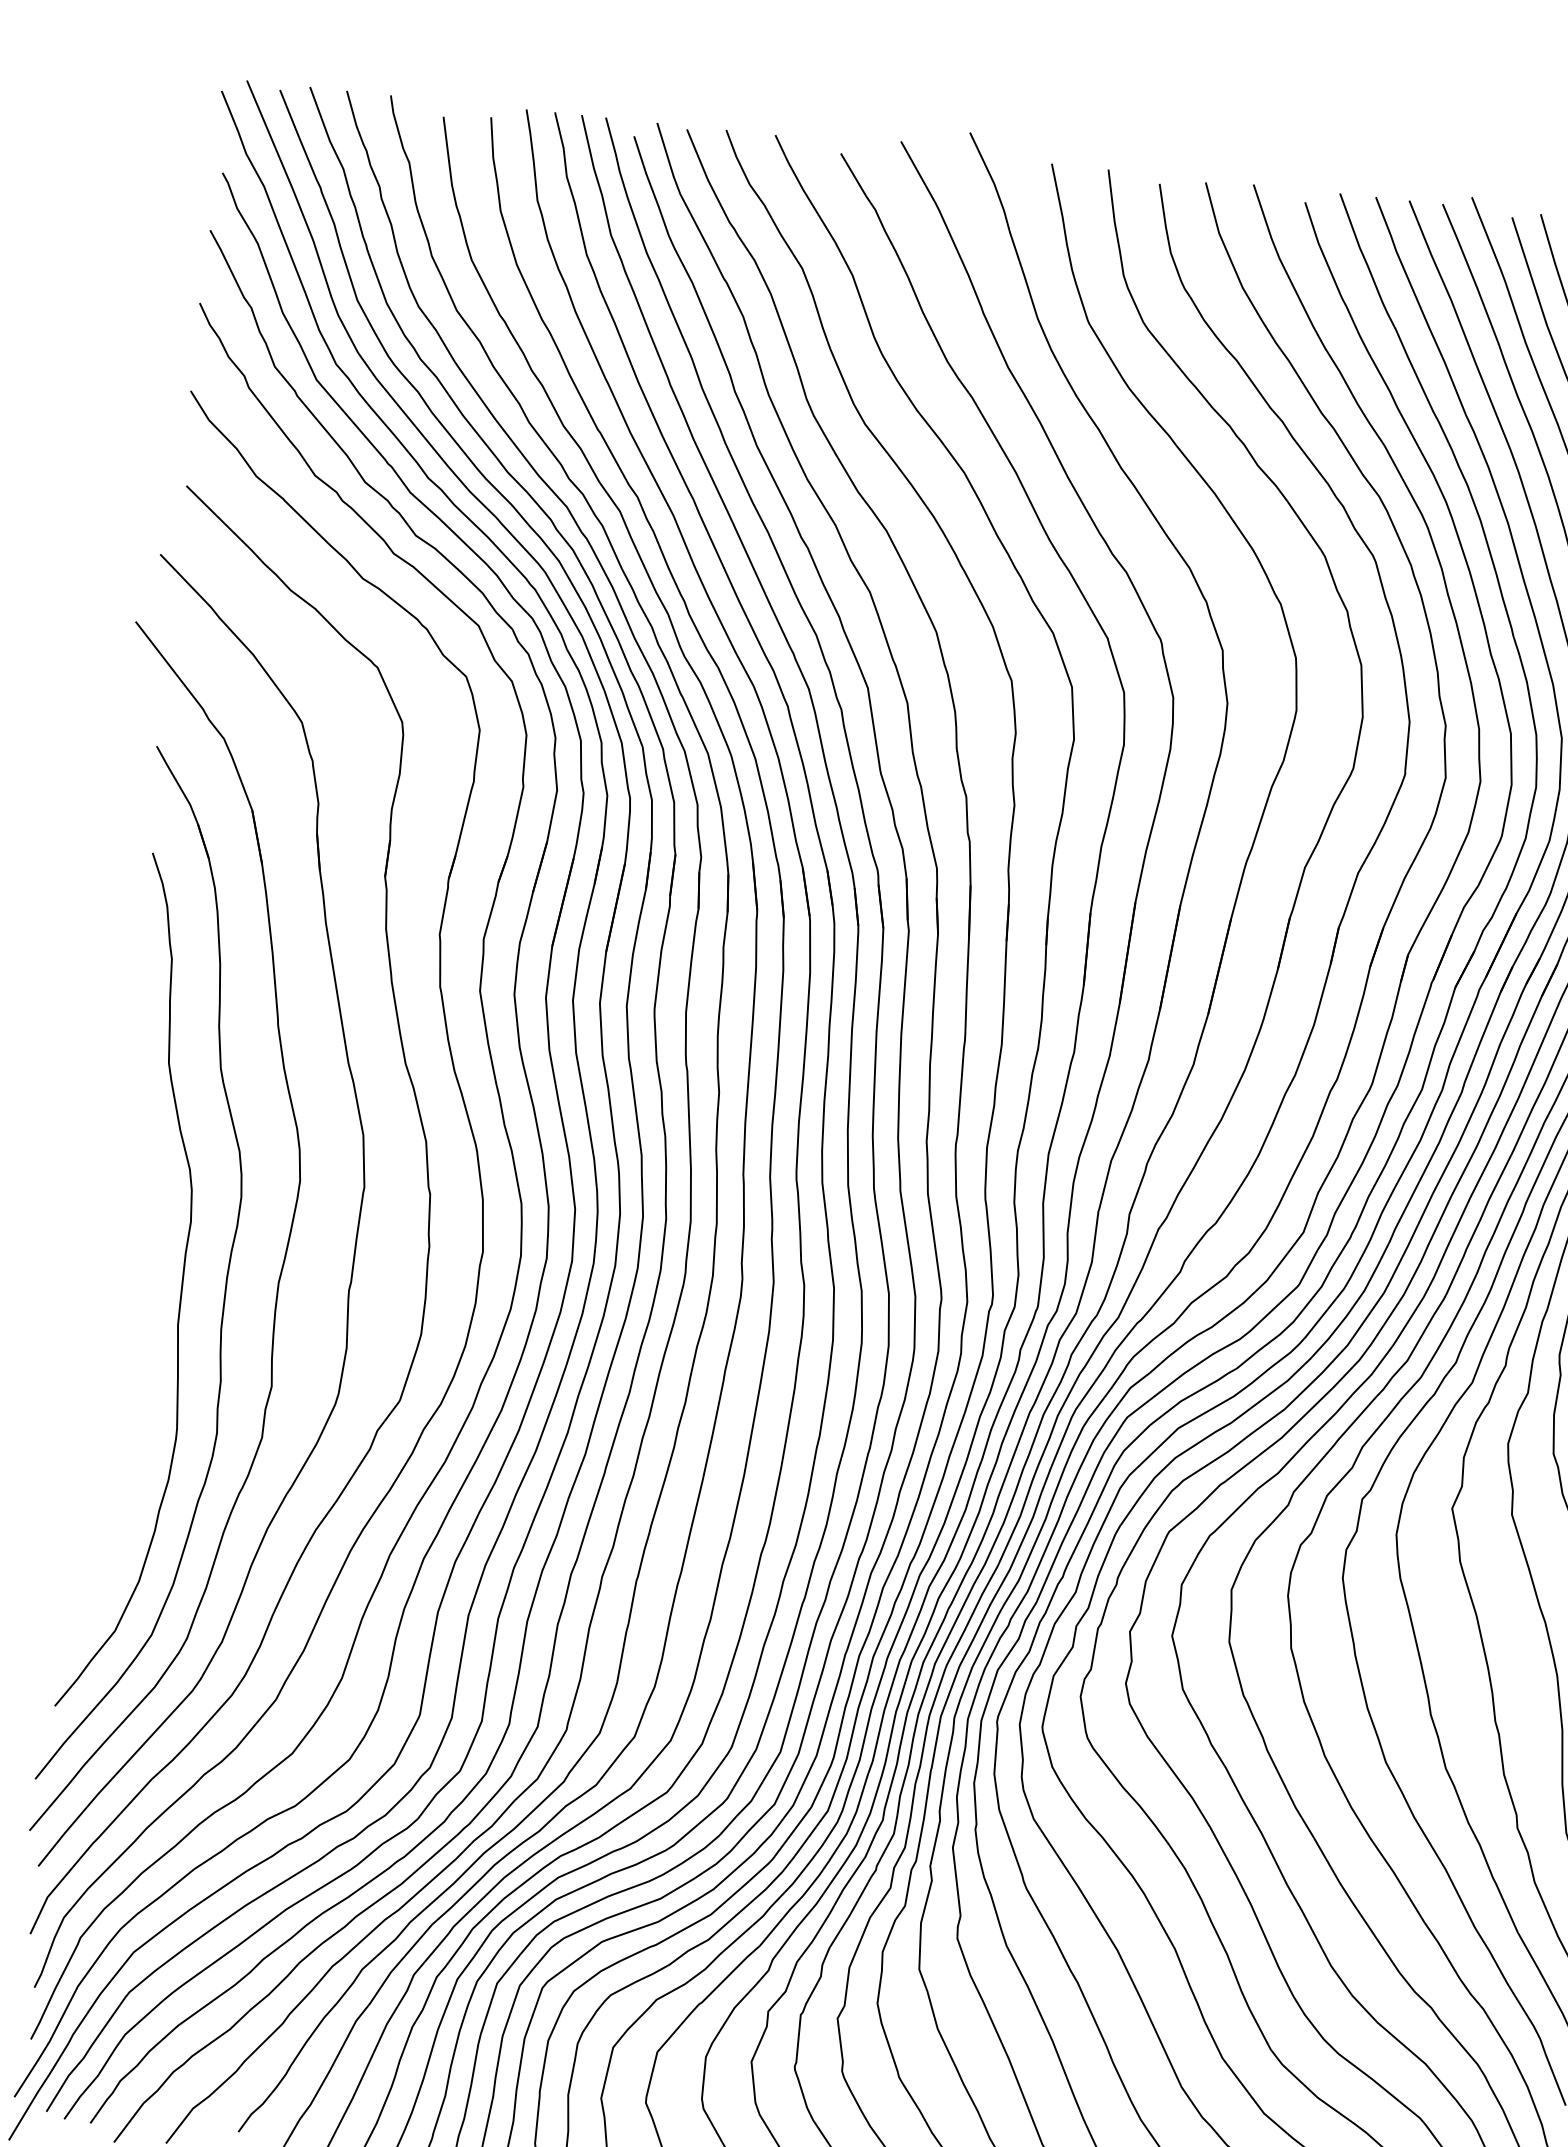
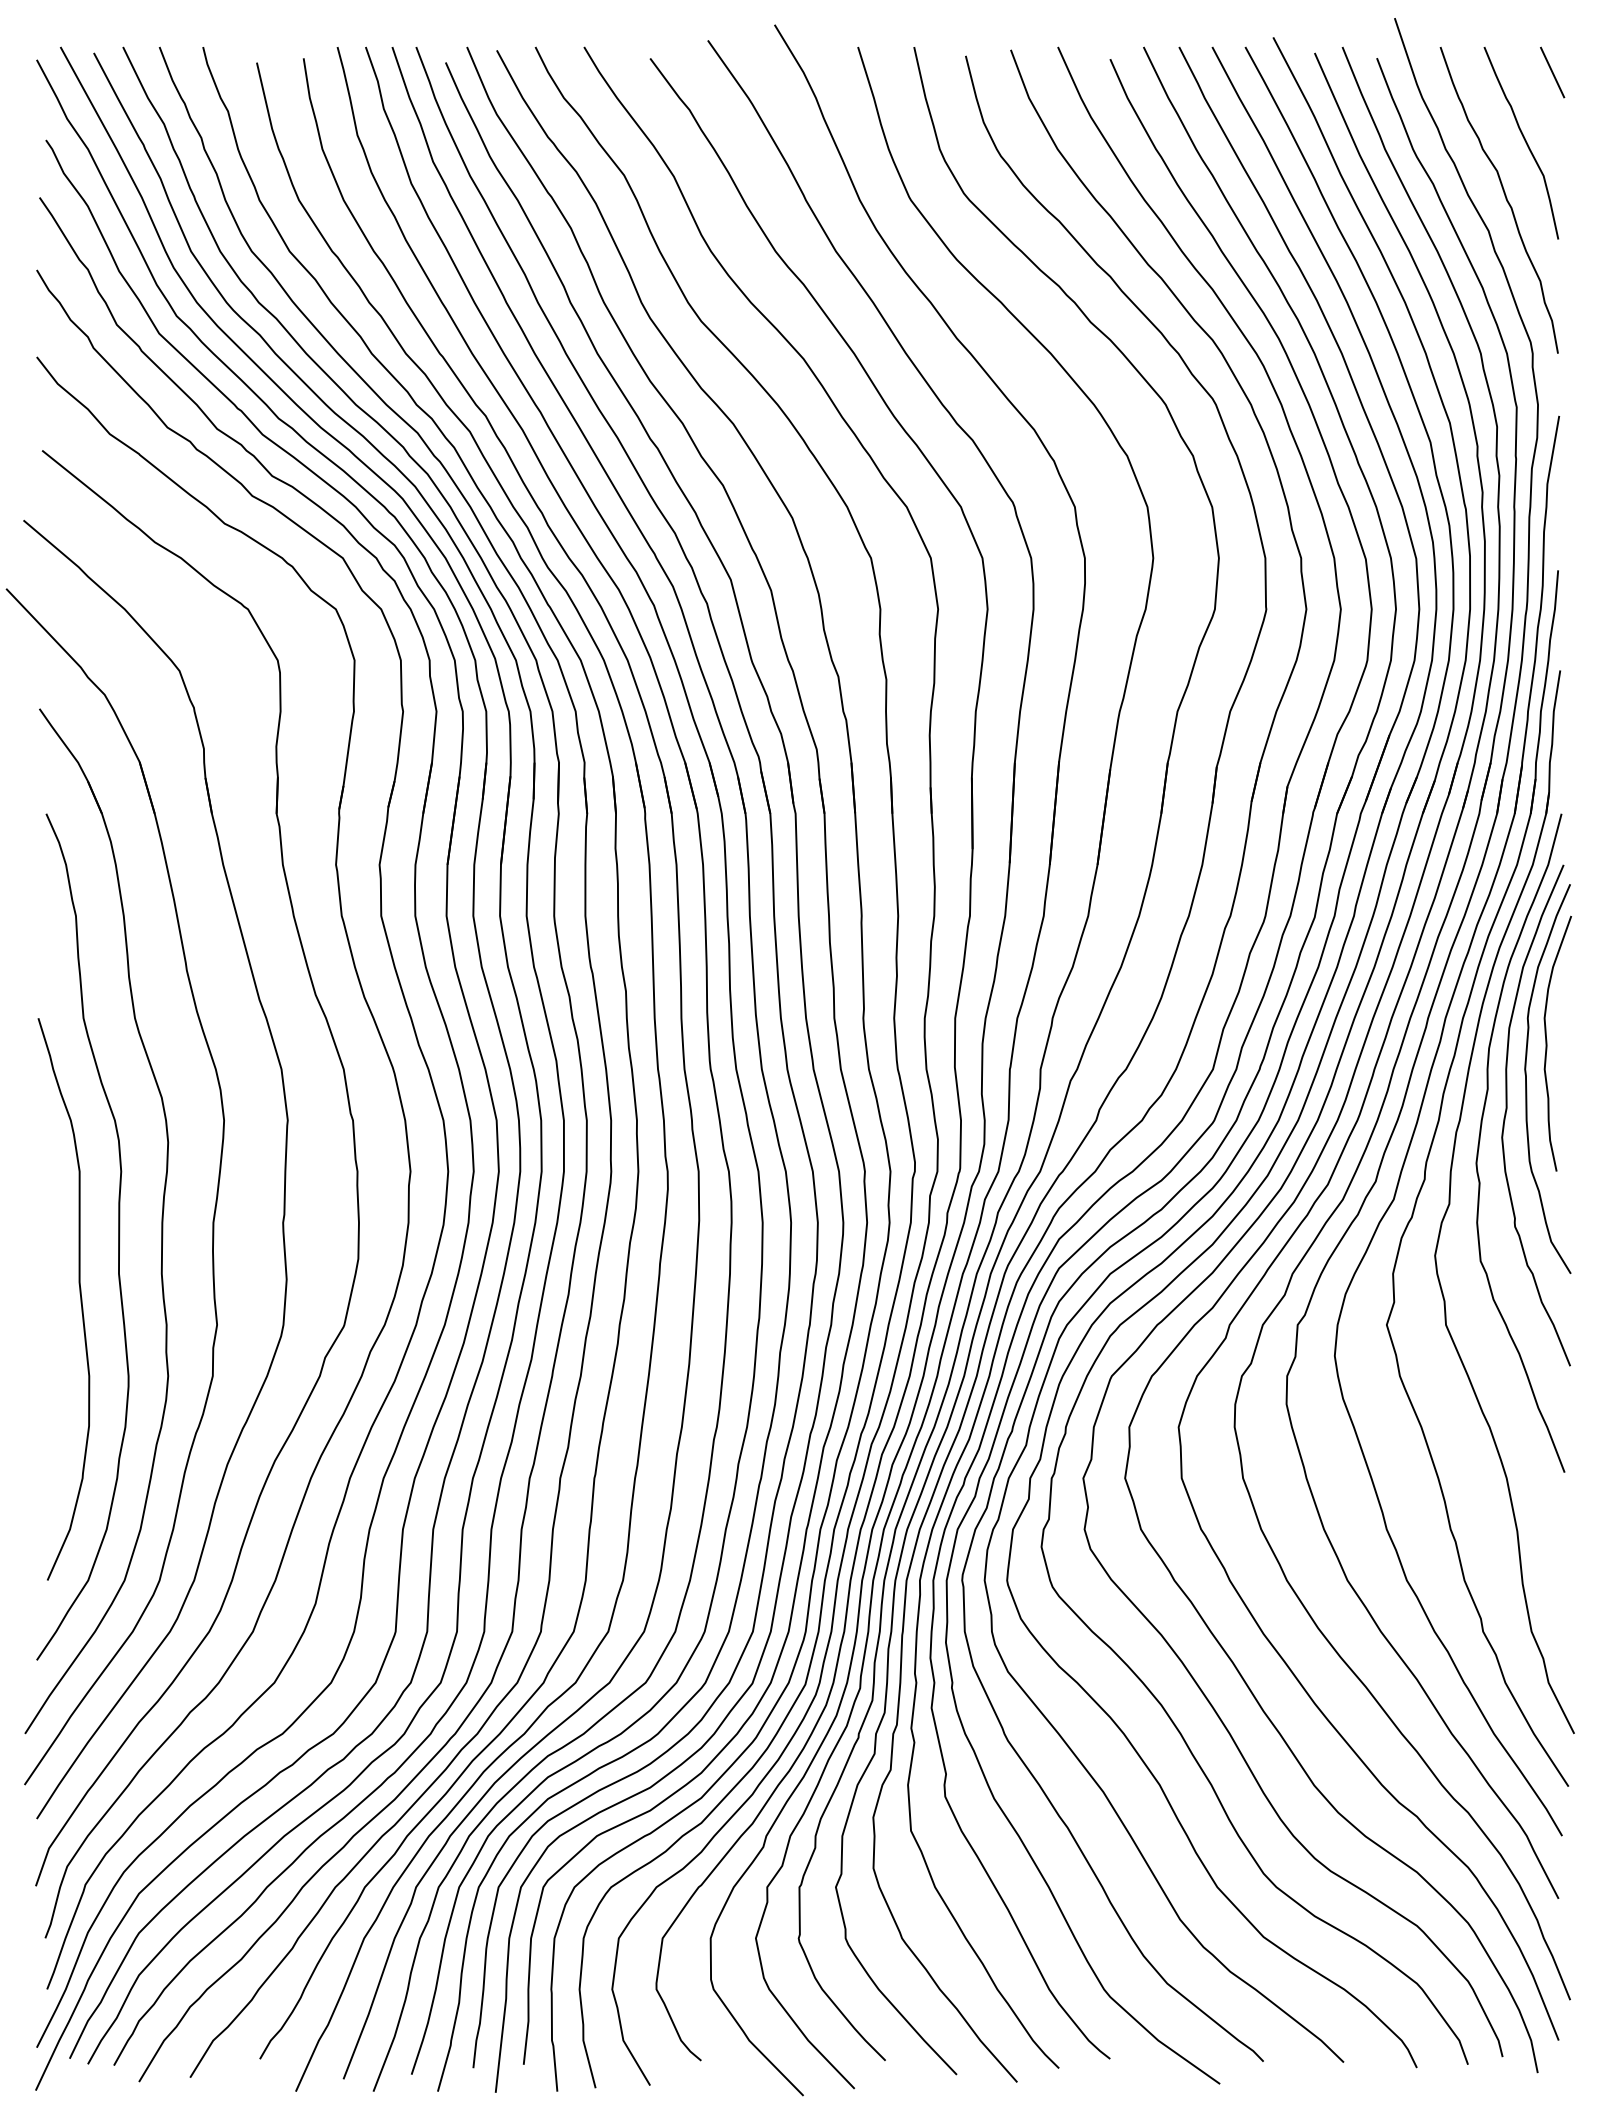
curve: (136, 1346) -> (80, 1299), added

